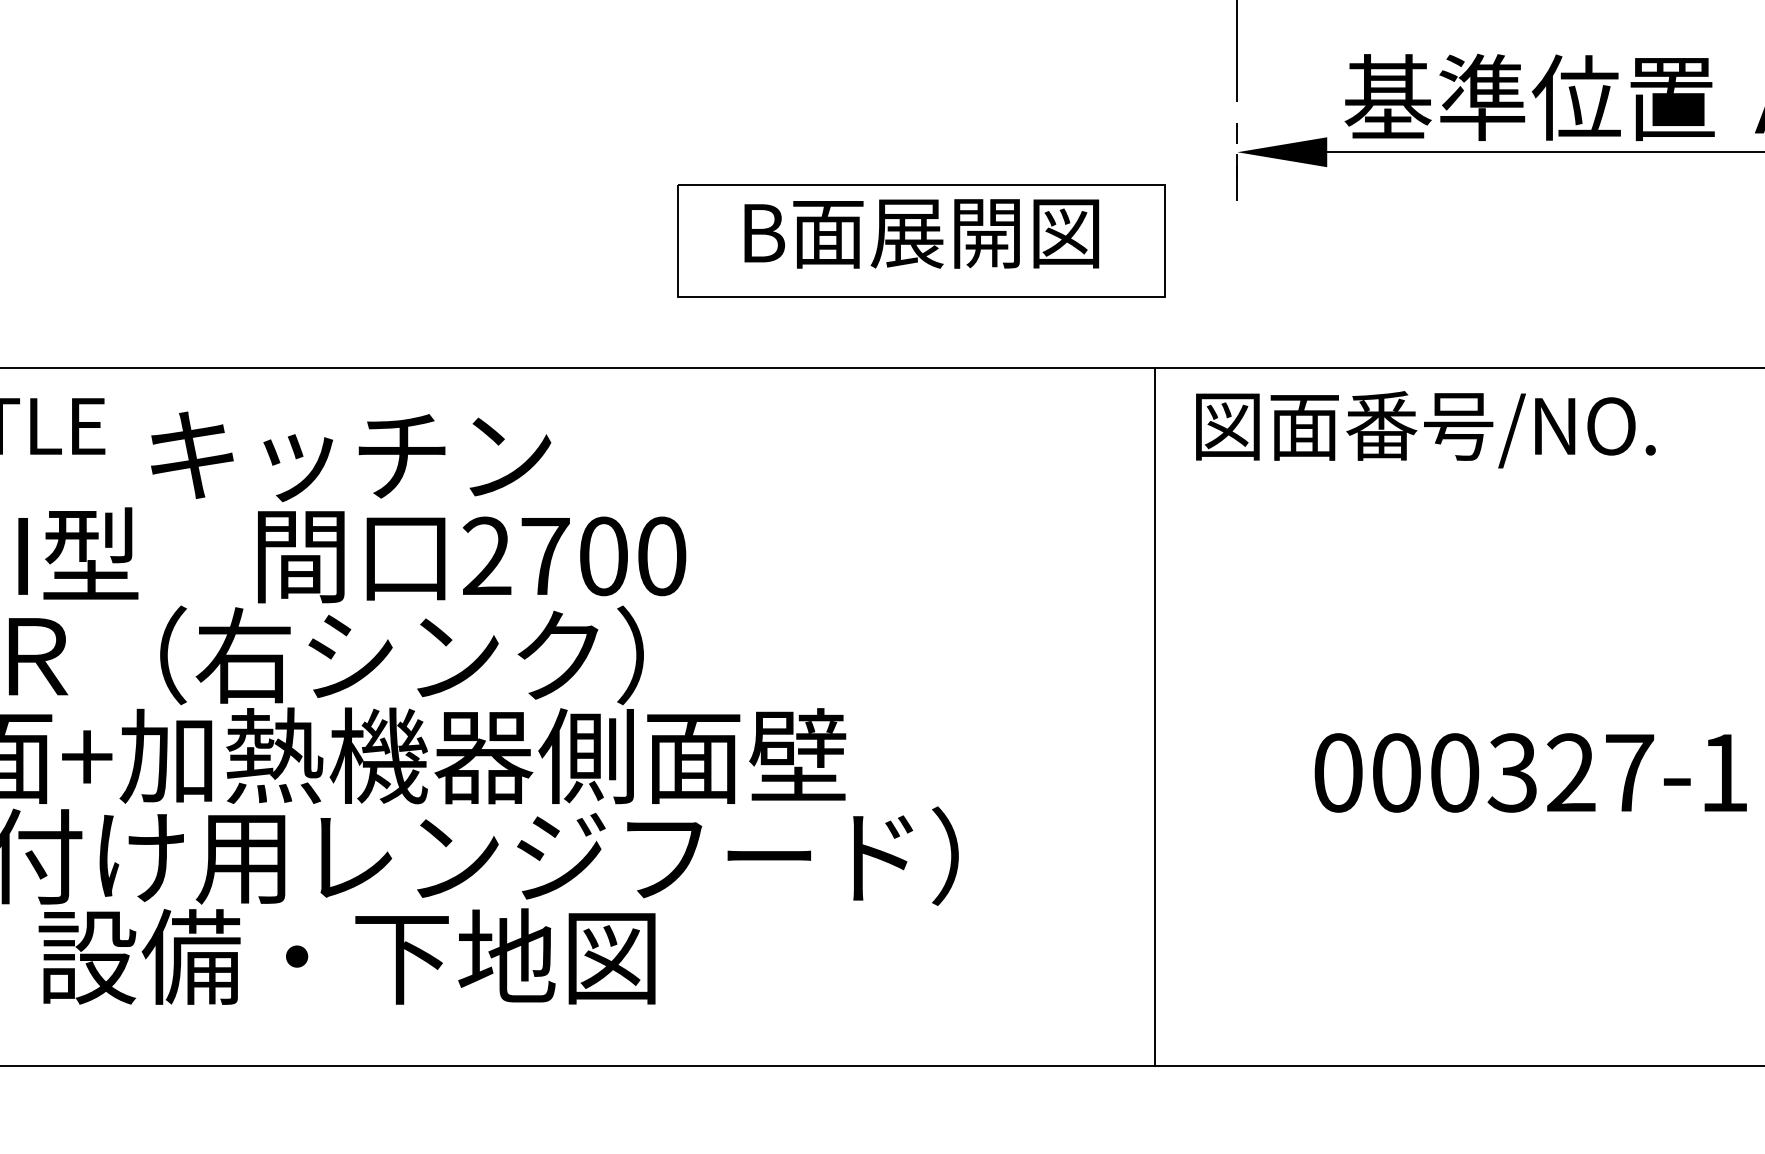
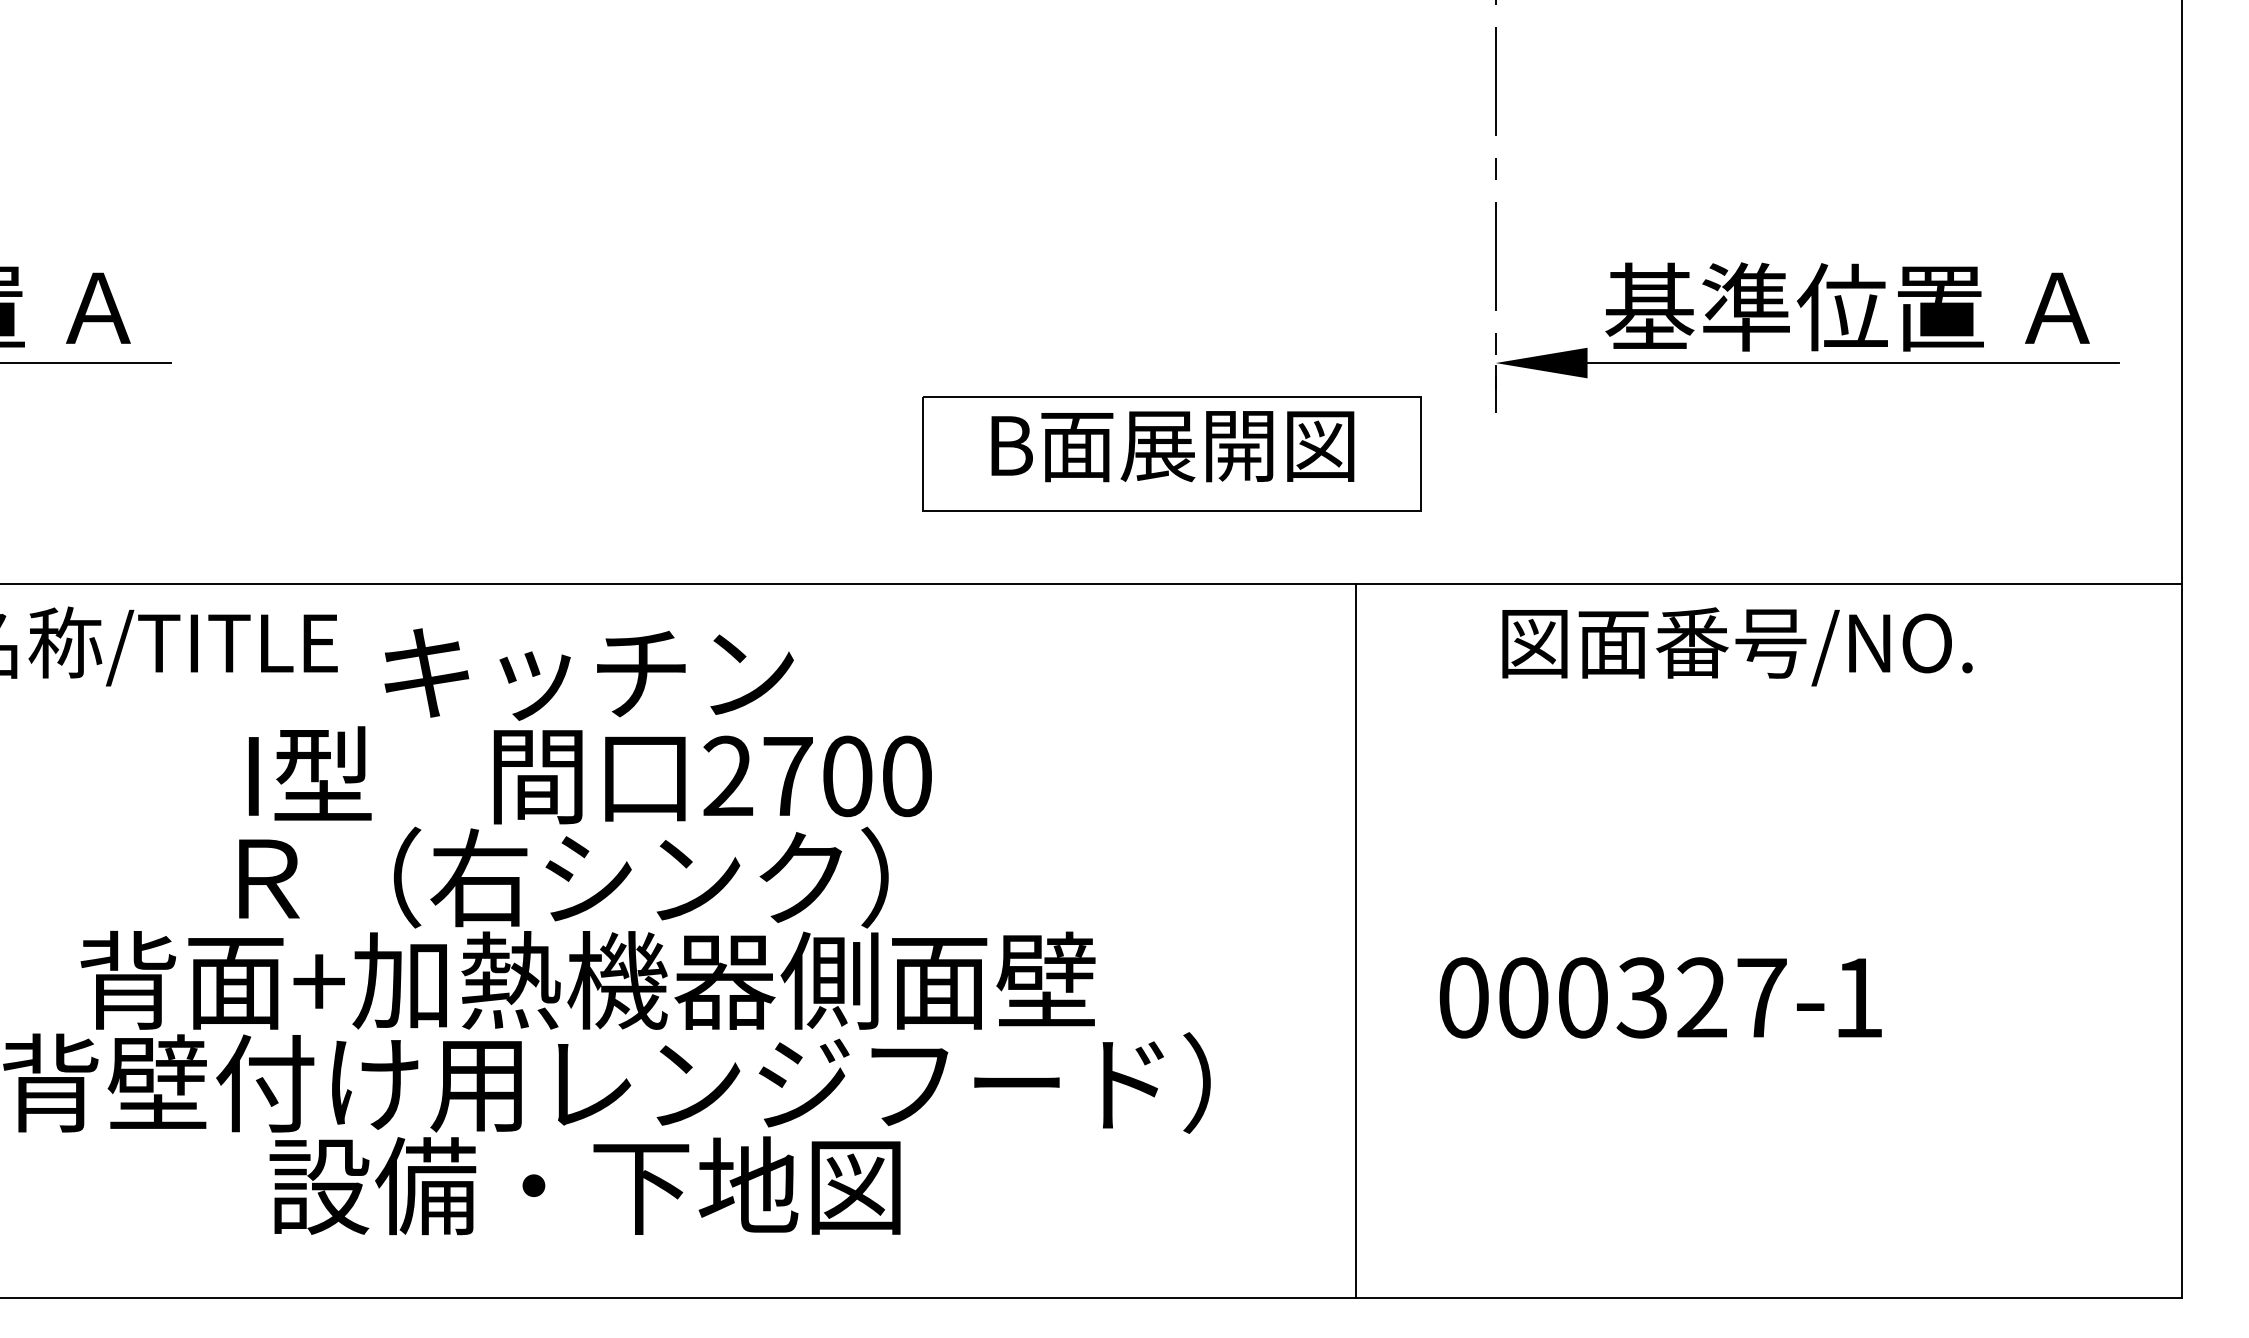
text: (1425, 429) -> (1737, 646), moved
line: (1155, 716) -> (1355, 940), moved
text: (1530, 772) -> (1660, 997), moved

